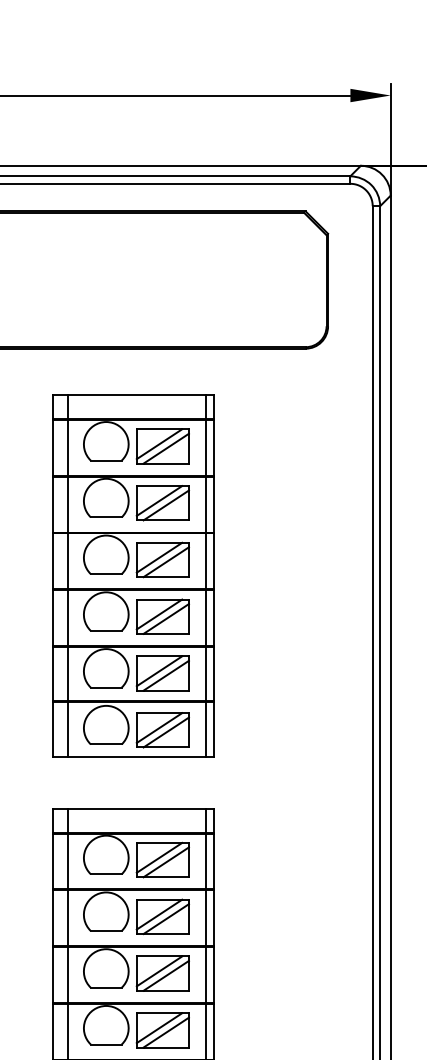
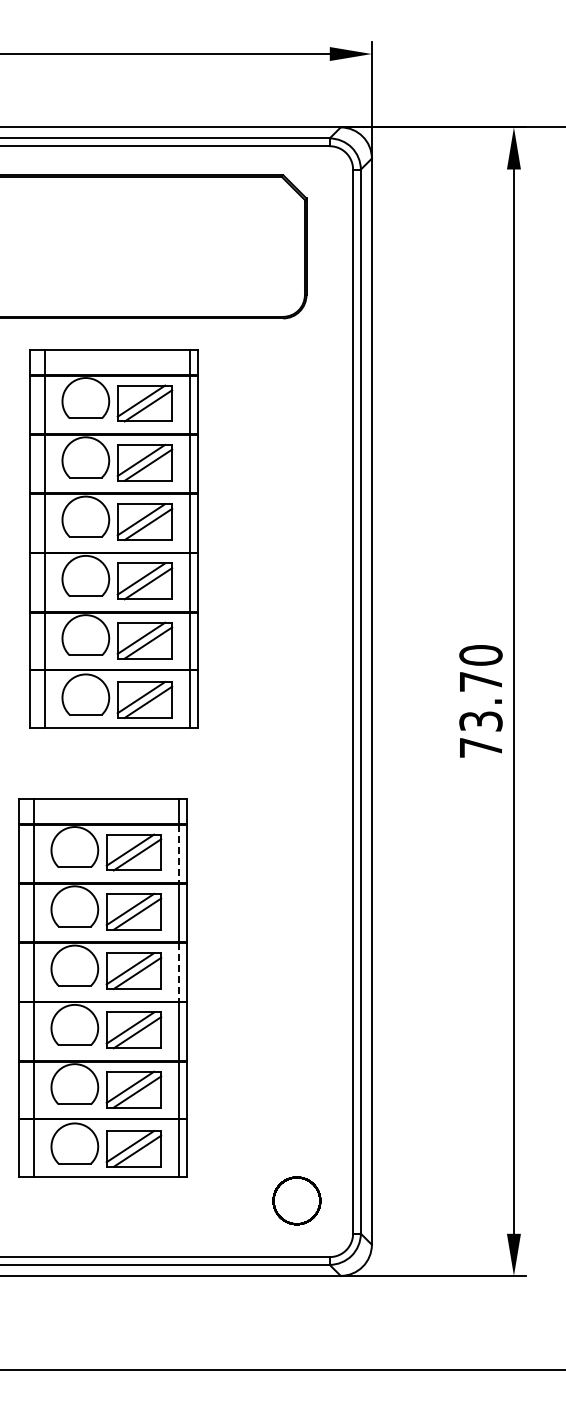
part: (132, 575) -> (113, 538), moved
line: (206, 861) -> (179, 854), solid -> dashed
line: (206, 974) -> (179, 972), solid -> dashed

